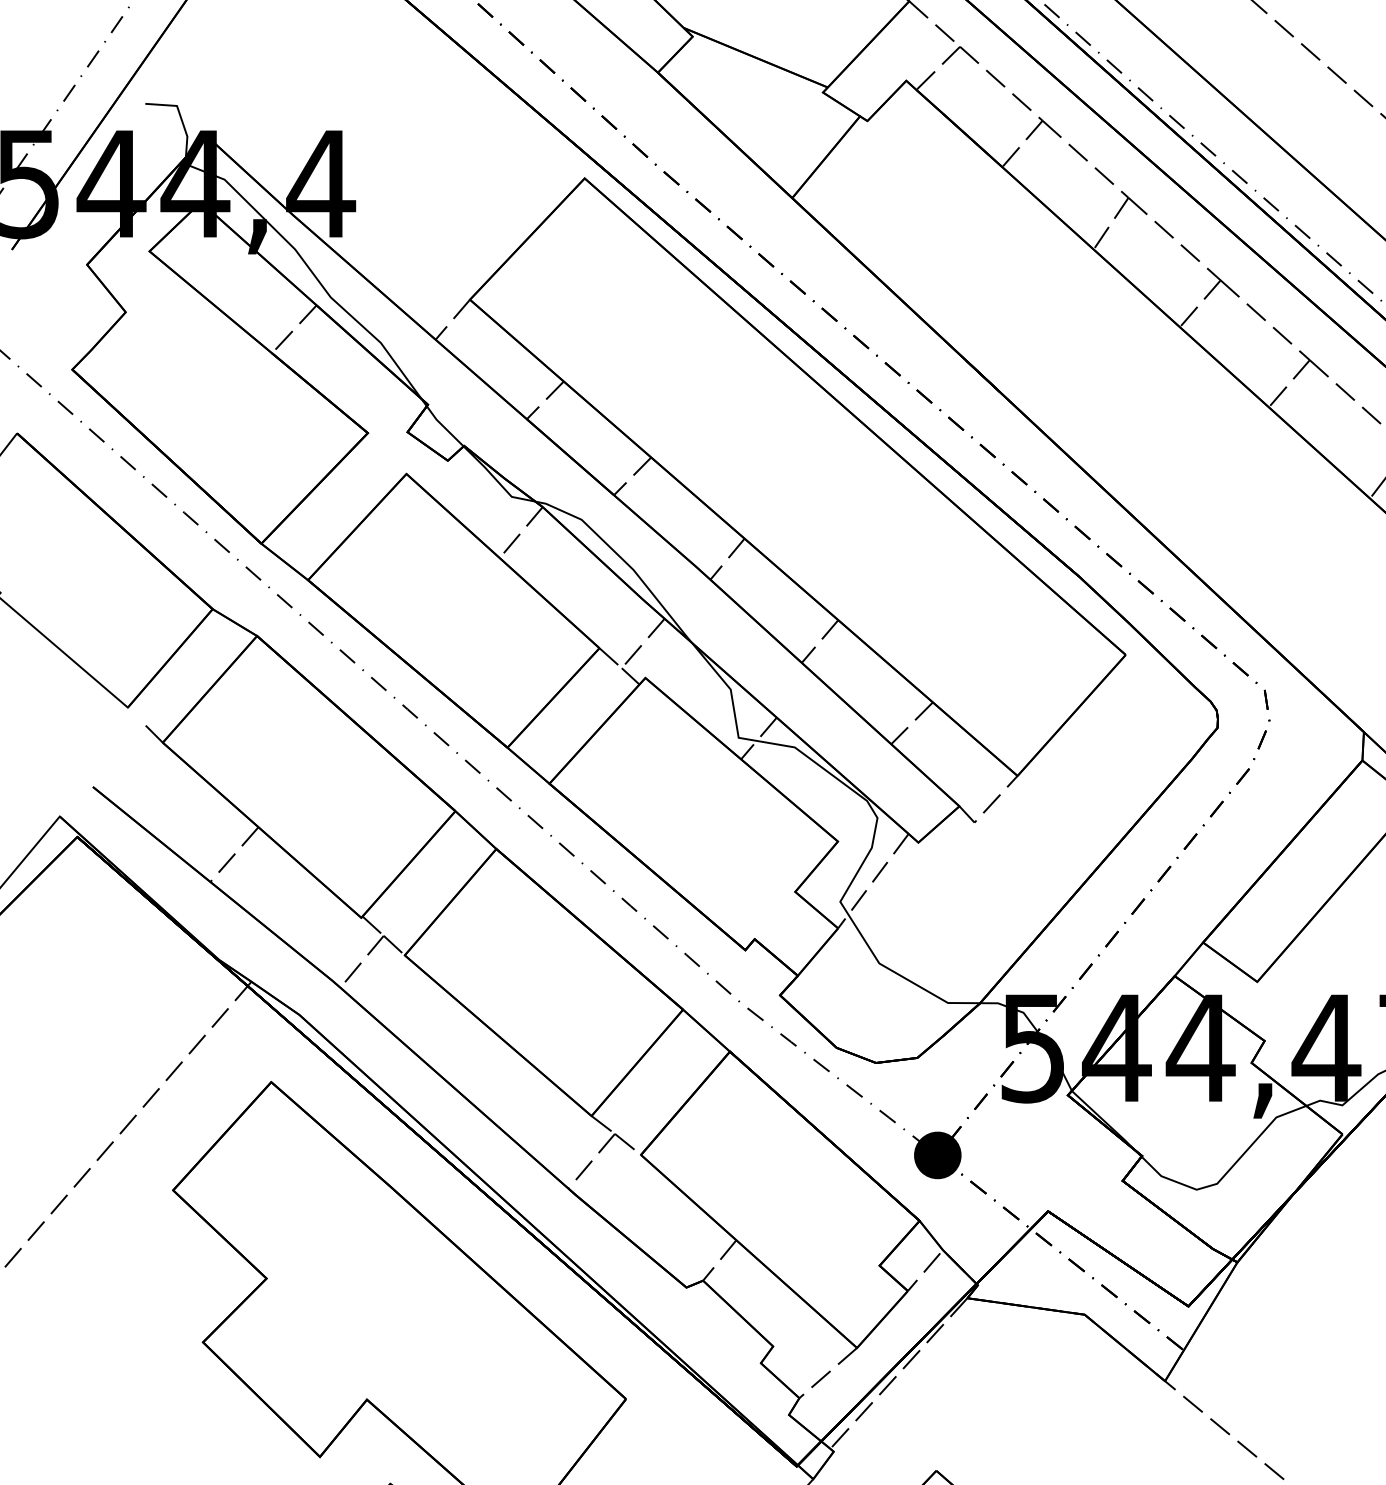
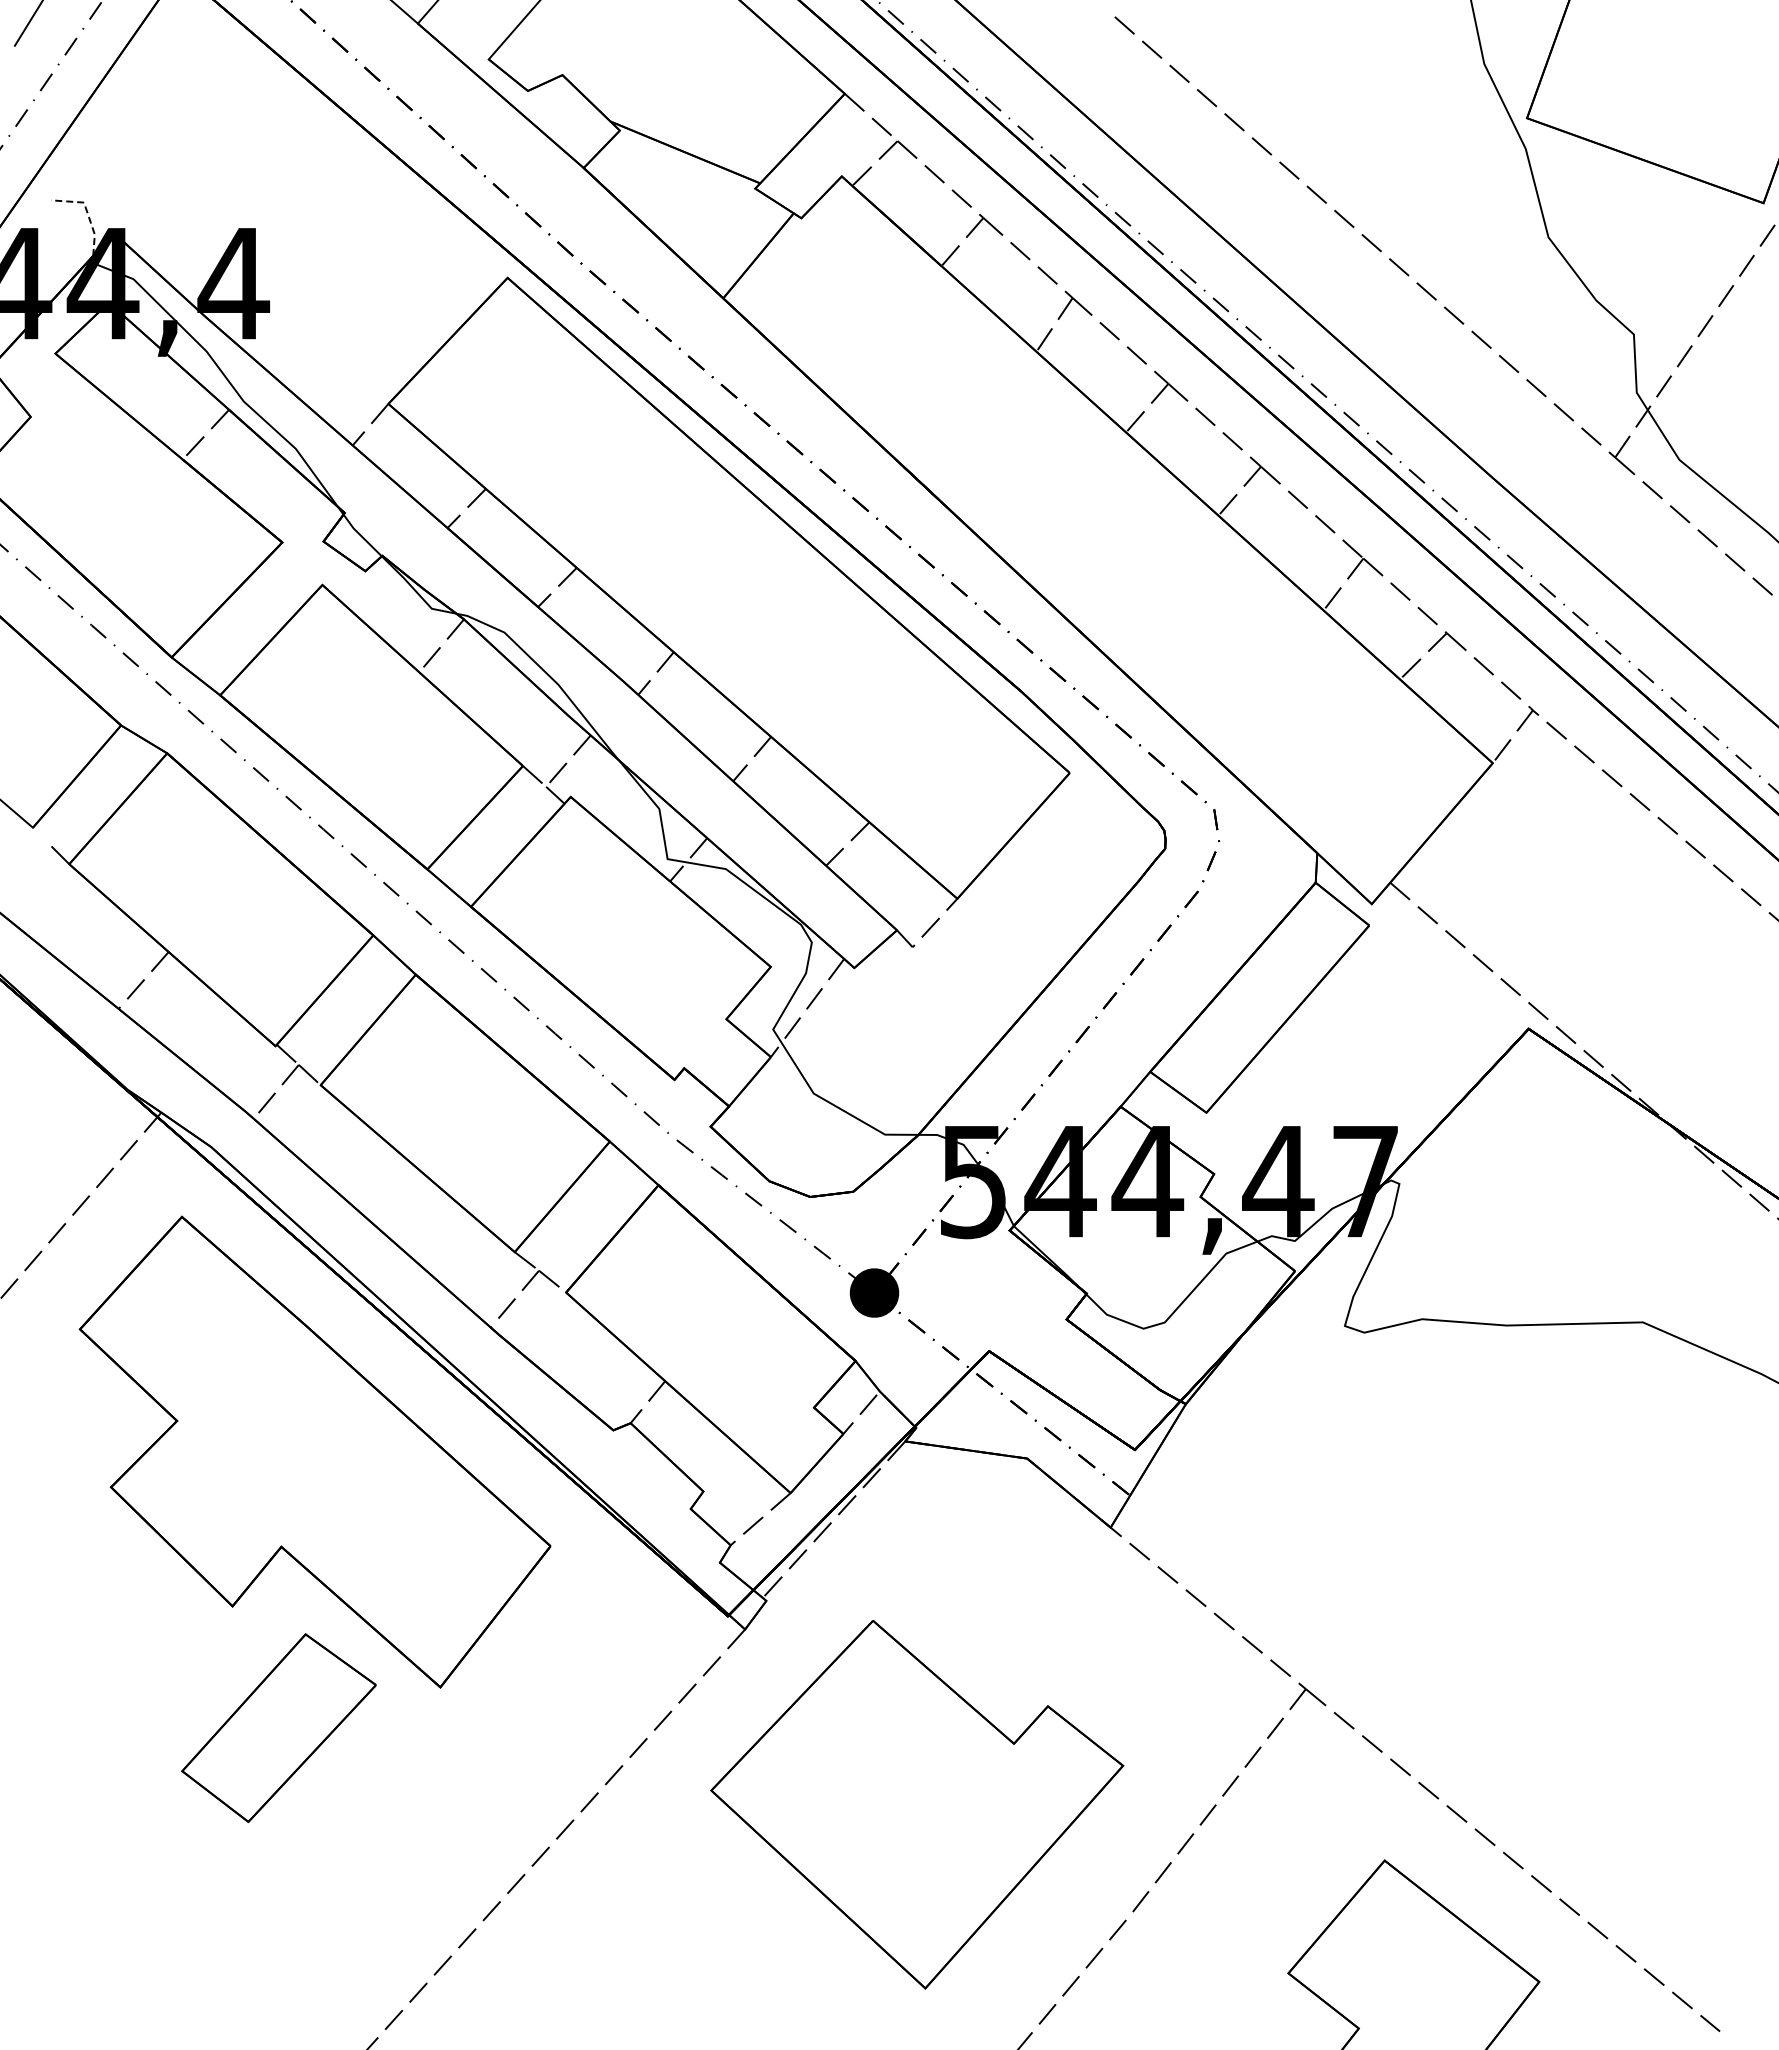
line: (180, 115) -> (87, 212), solid -> dashed

